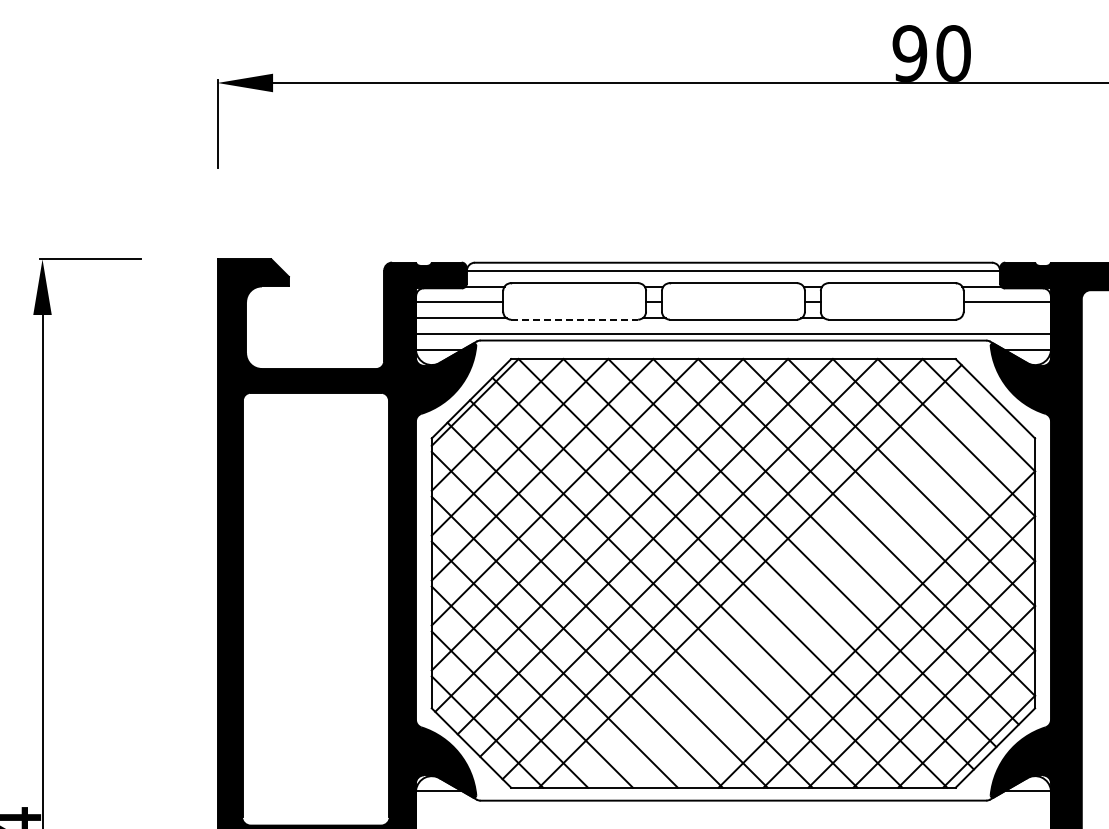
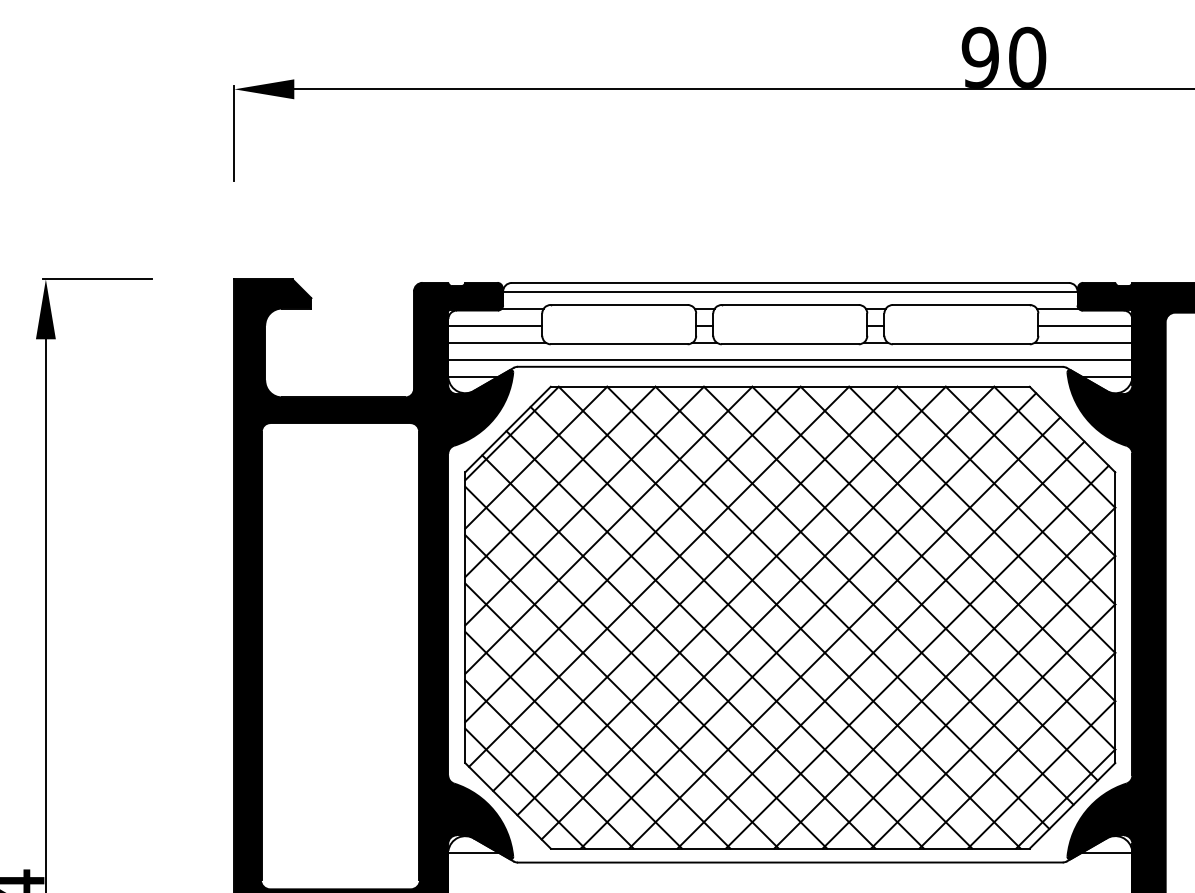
line: (1005, 318) -> (1083, 343), added
line: (574, 319) -> (619, 344), dashed -> solid
line: (783, 587) -> (844, 632), added
line: (817, 598) -> (880, 644), added
line: (851, 609) -> (917, 656), added

